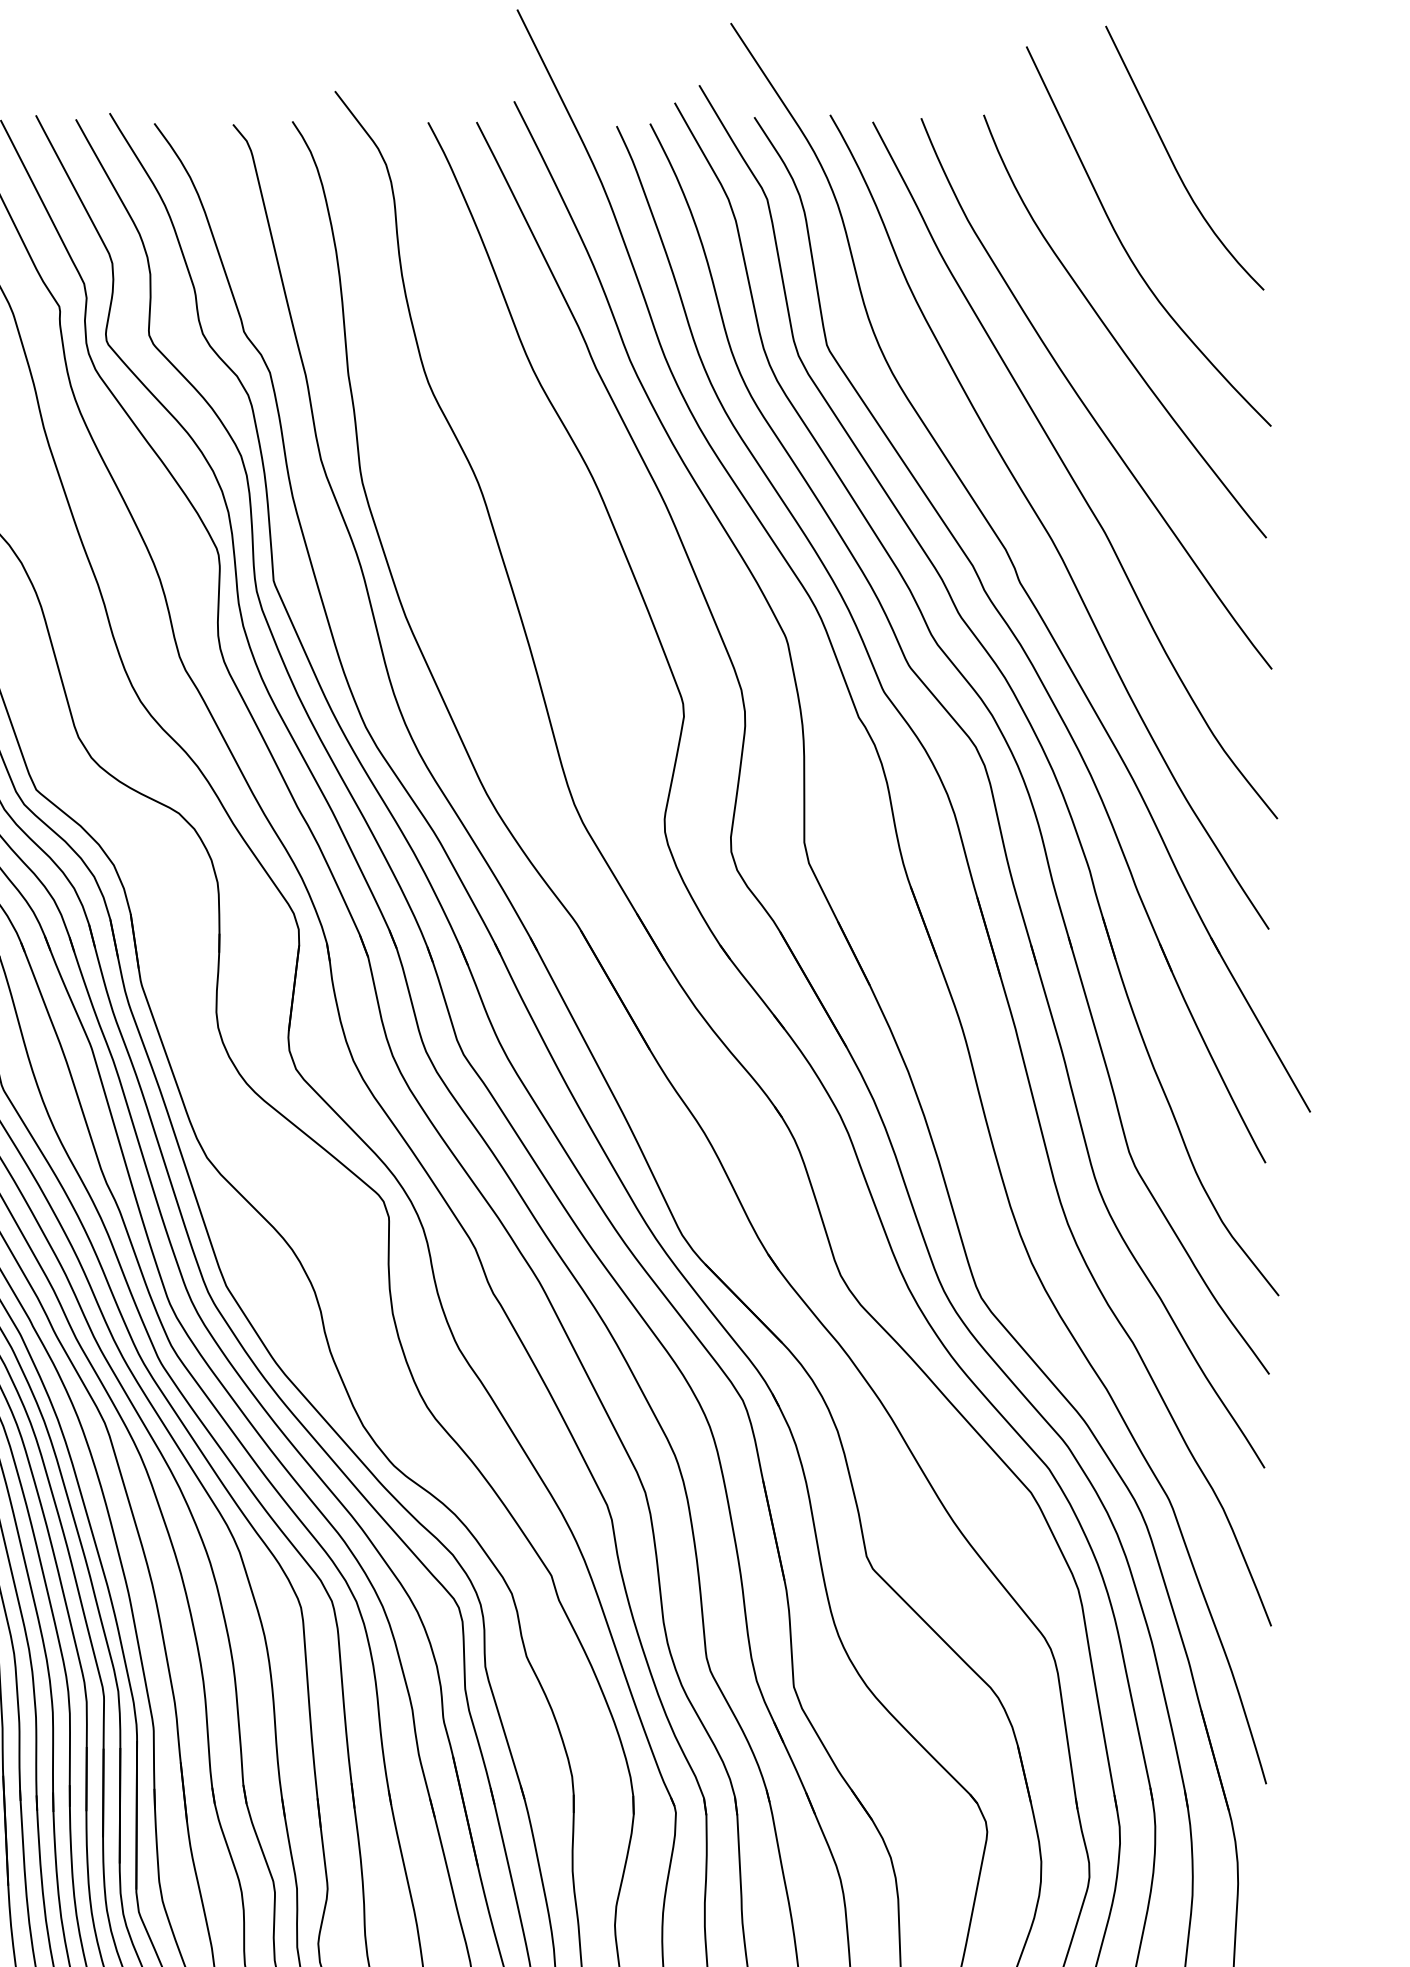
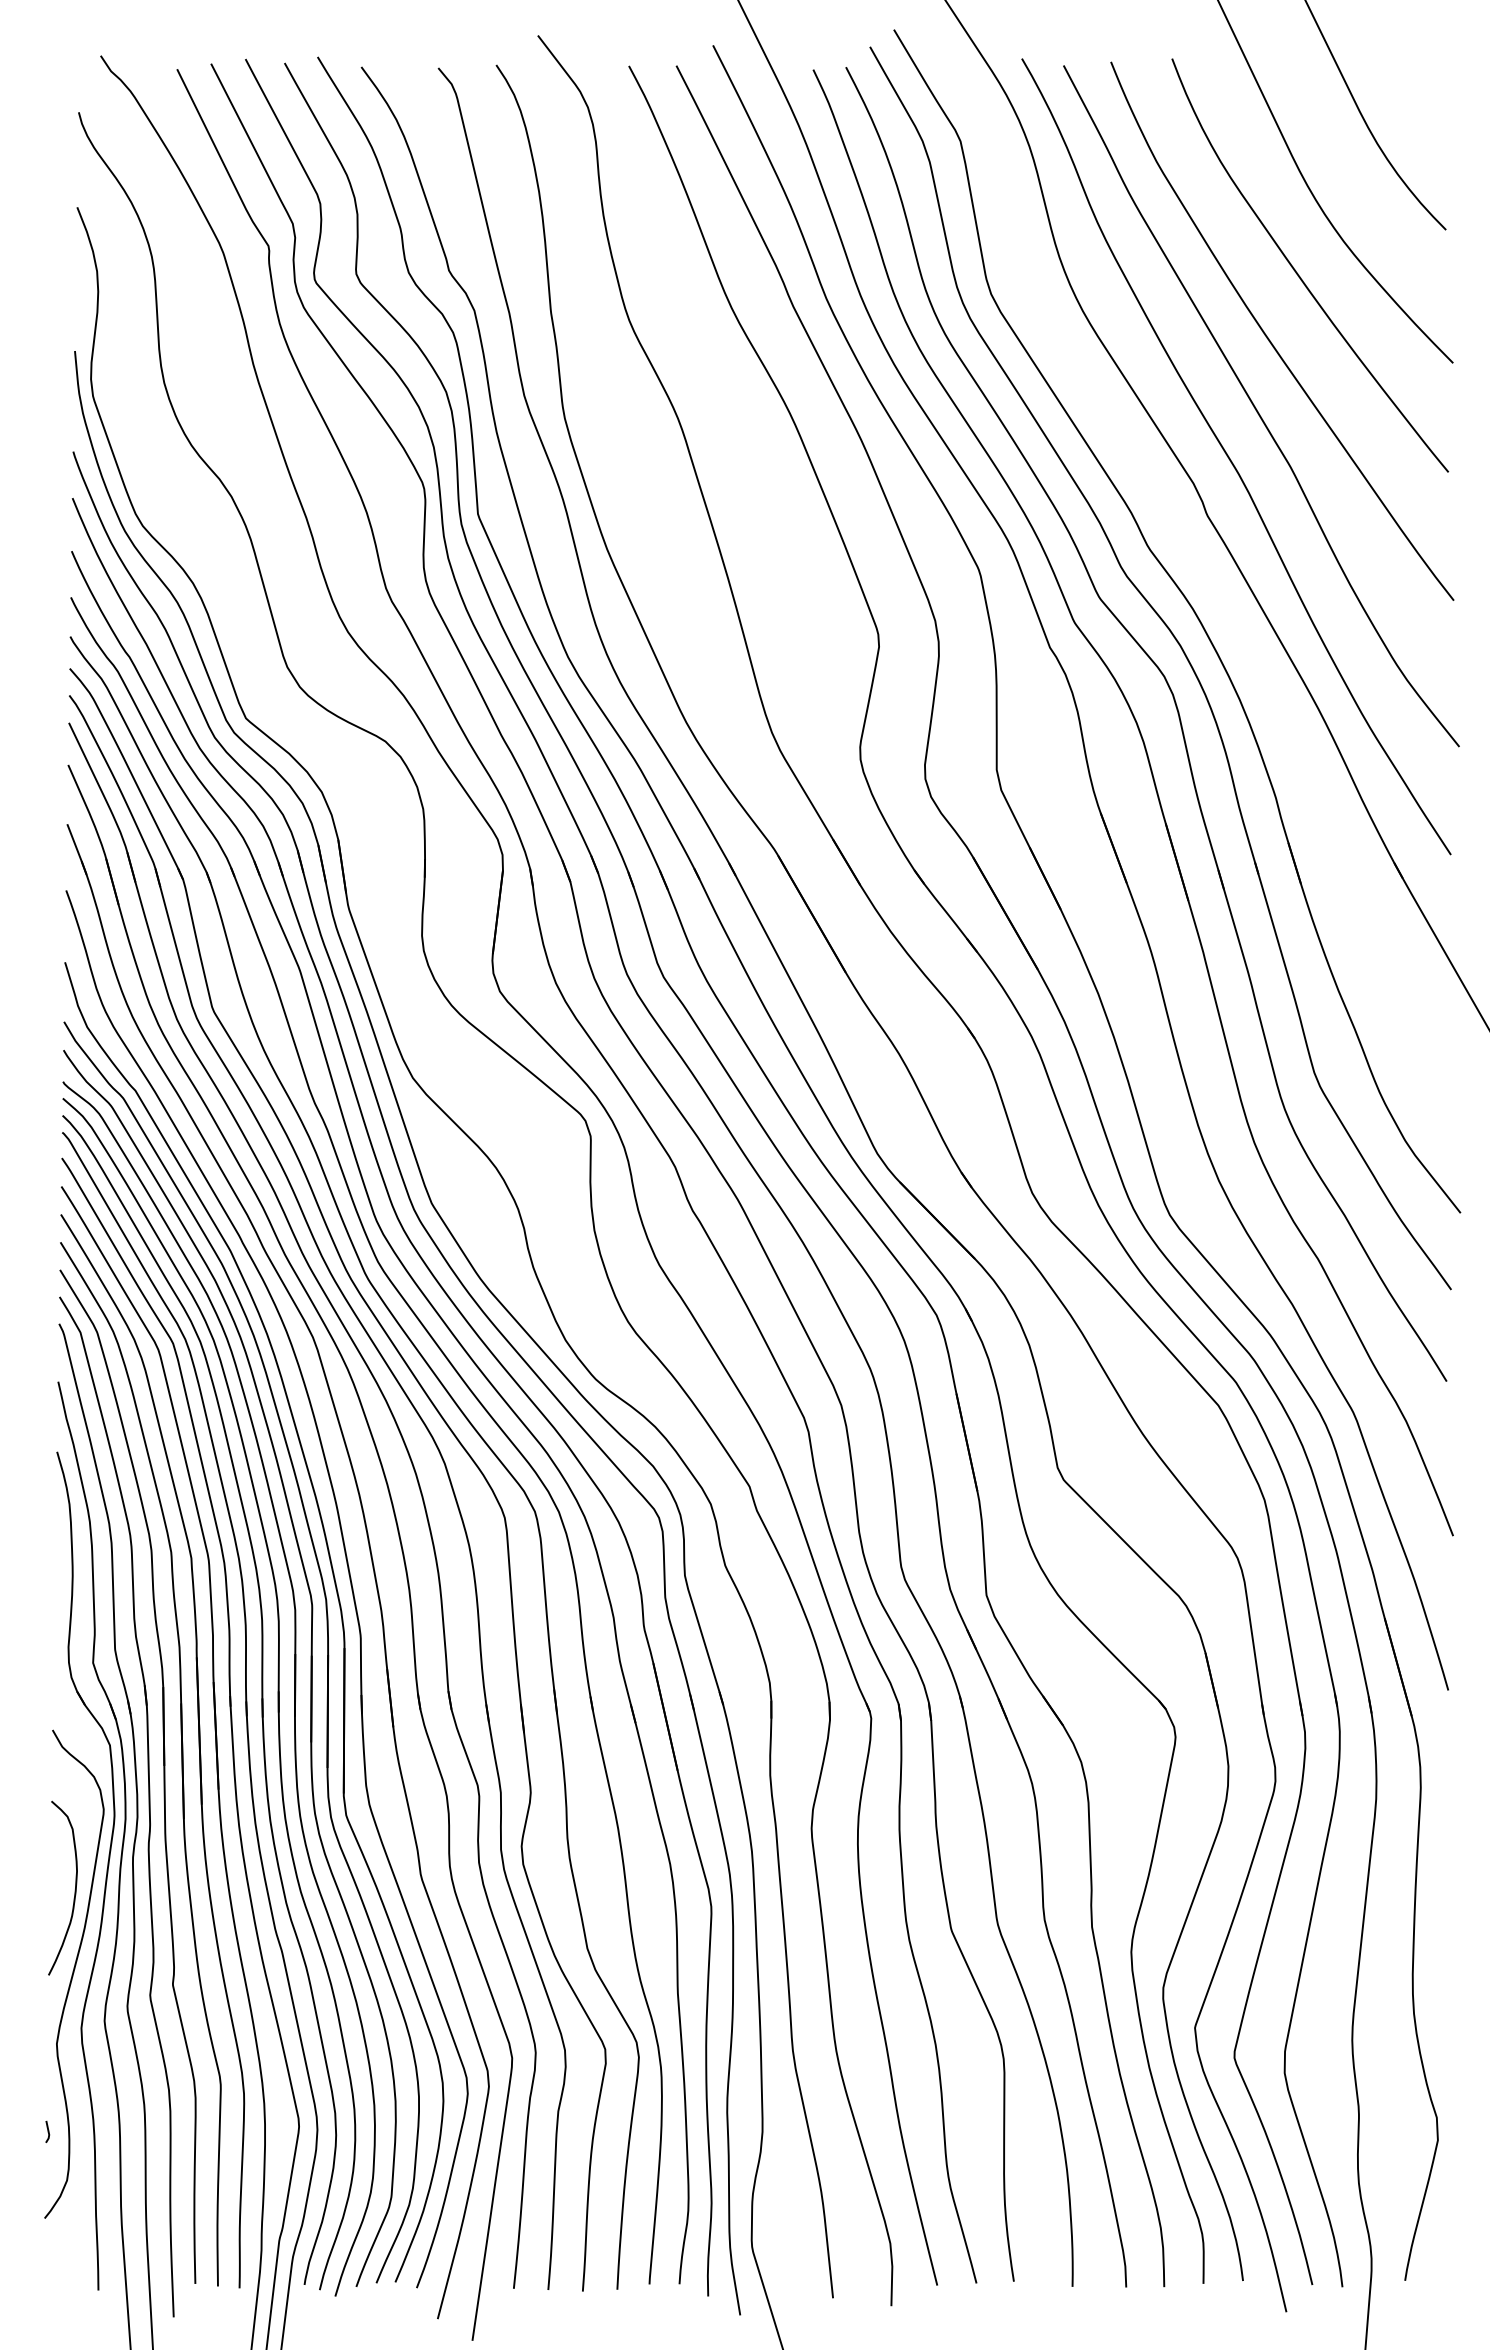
part: (1009, 639) -> (1197, 571), removed

